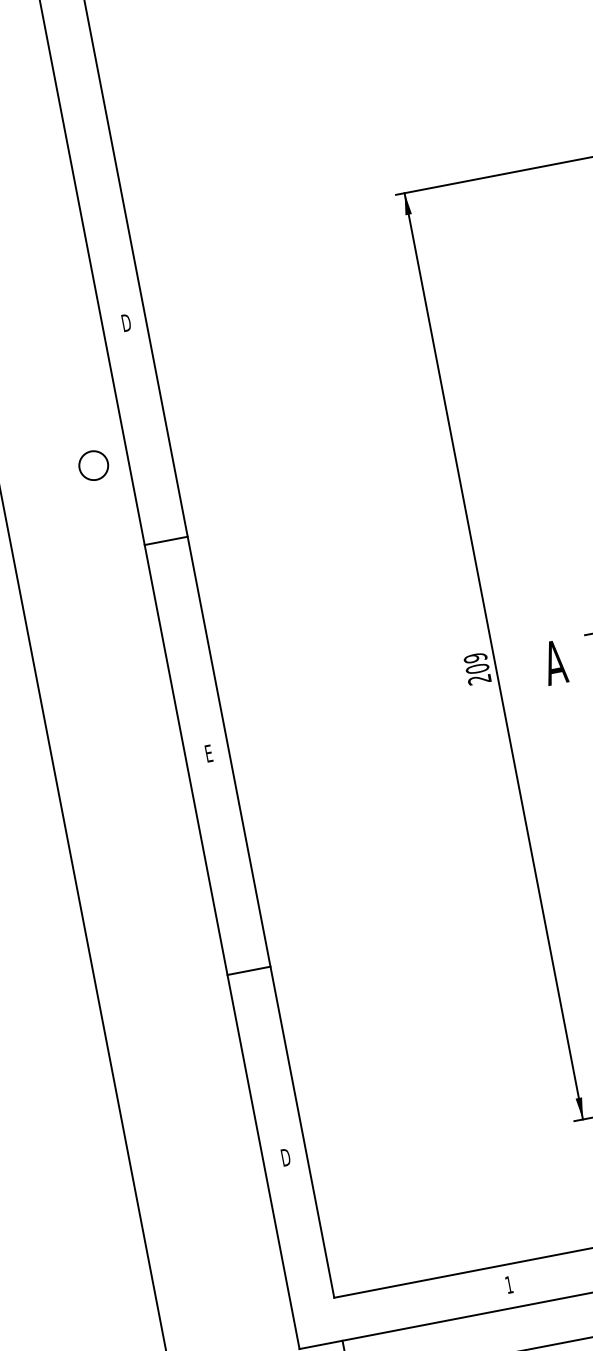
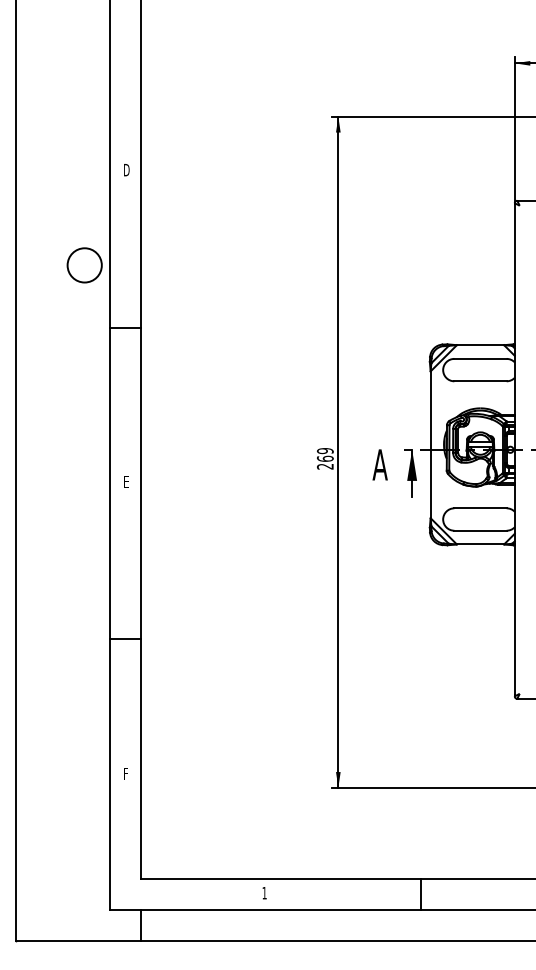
circle: (93, 465) -> (84, 265), size x1.67
text: (477, 668) -> (325, 458), 209 -> 269
text: (285, 1157) -> (125, 774), D -> F

